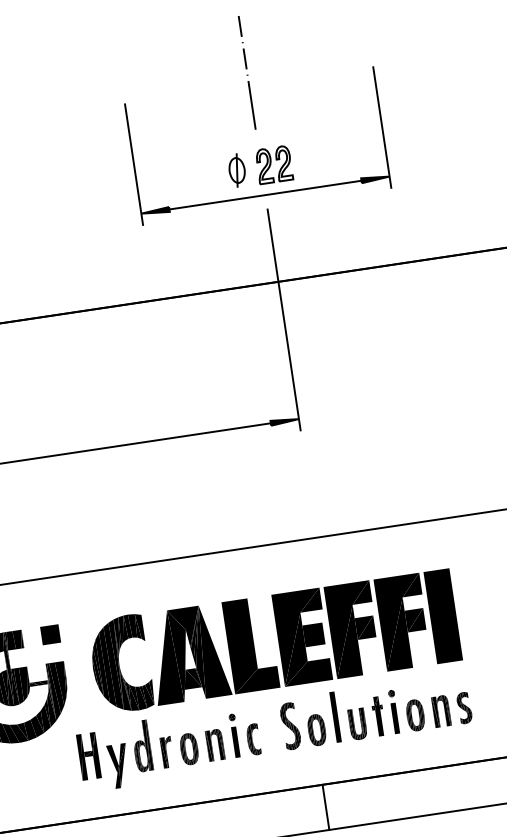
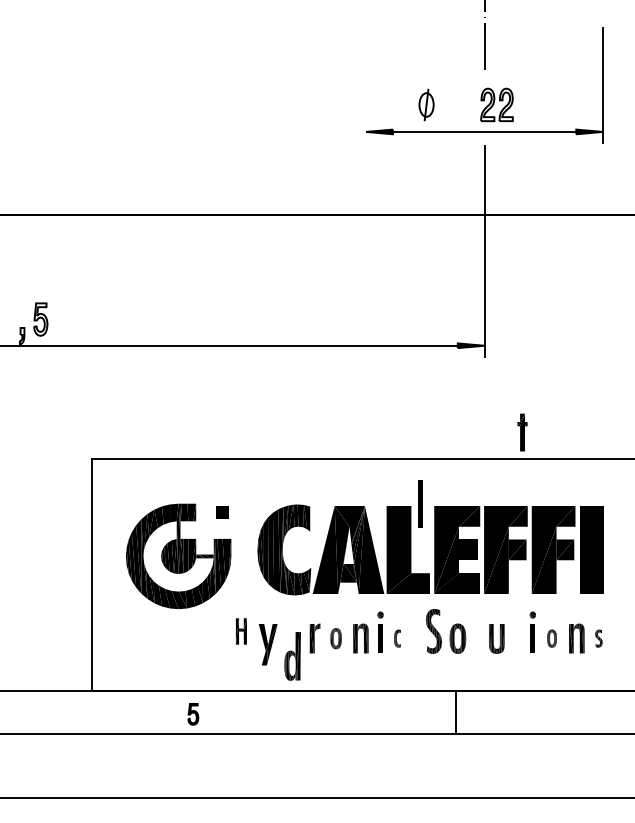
line: (134, 163) -> (366, 84), removed
part: (236, 169) -> (426, 104), moved
part: (50, 634) -> (222, 512), size x0.7
part: (464, 707) -> (598, 638), size x0.6
part: (414, 715) -> (551, 638), size x0.6
line: (335, 716) -> (420, 503), moved
part: (378, 716) -> (522, 432), moved
part: (253, 739) -> (397, 638), size x0.6
part: (142, 746) -> (292, 656), moved
part: (188, 749) -> (335, 638), size x0.7
part: (89, 756) -> (241, 631), size x0.6

